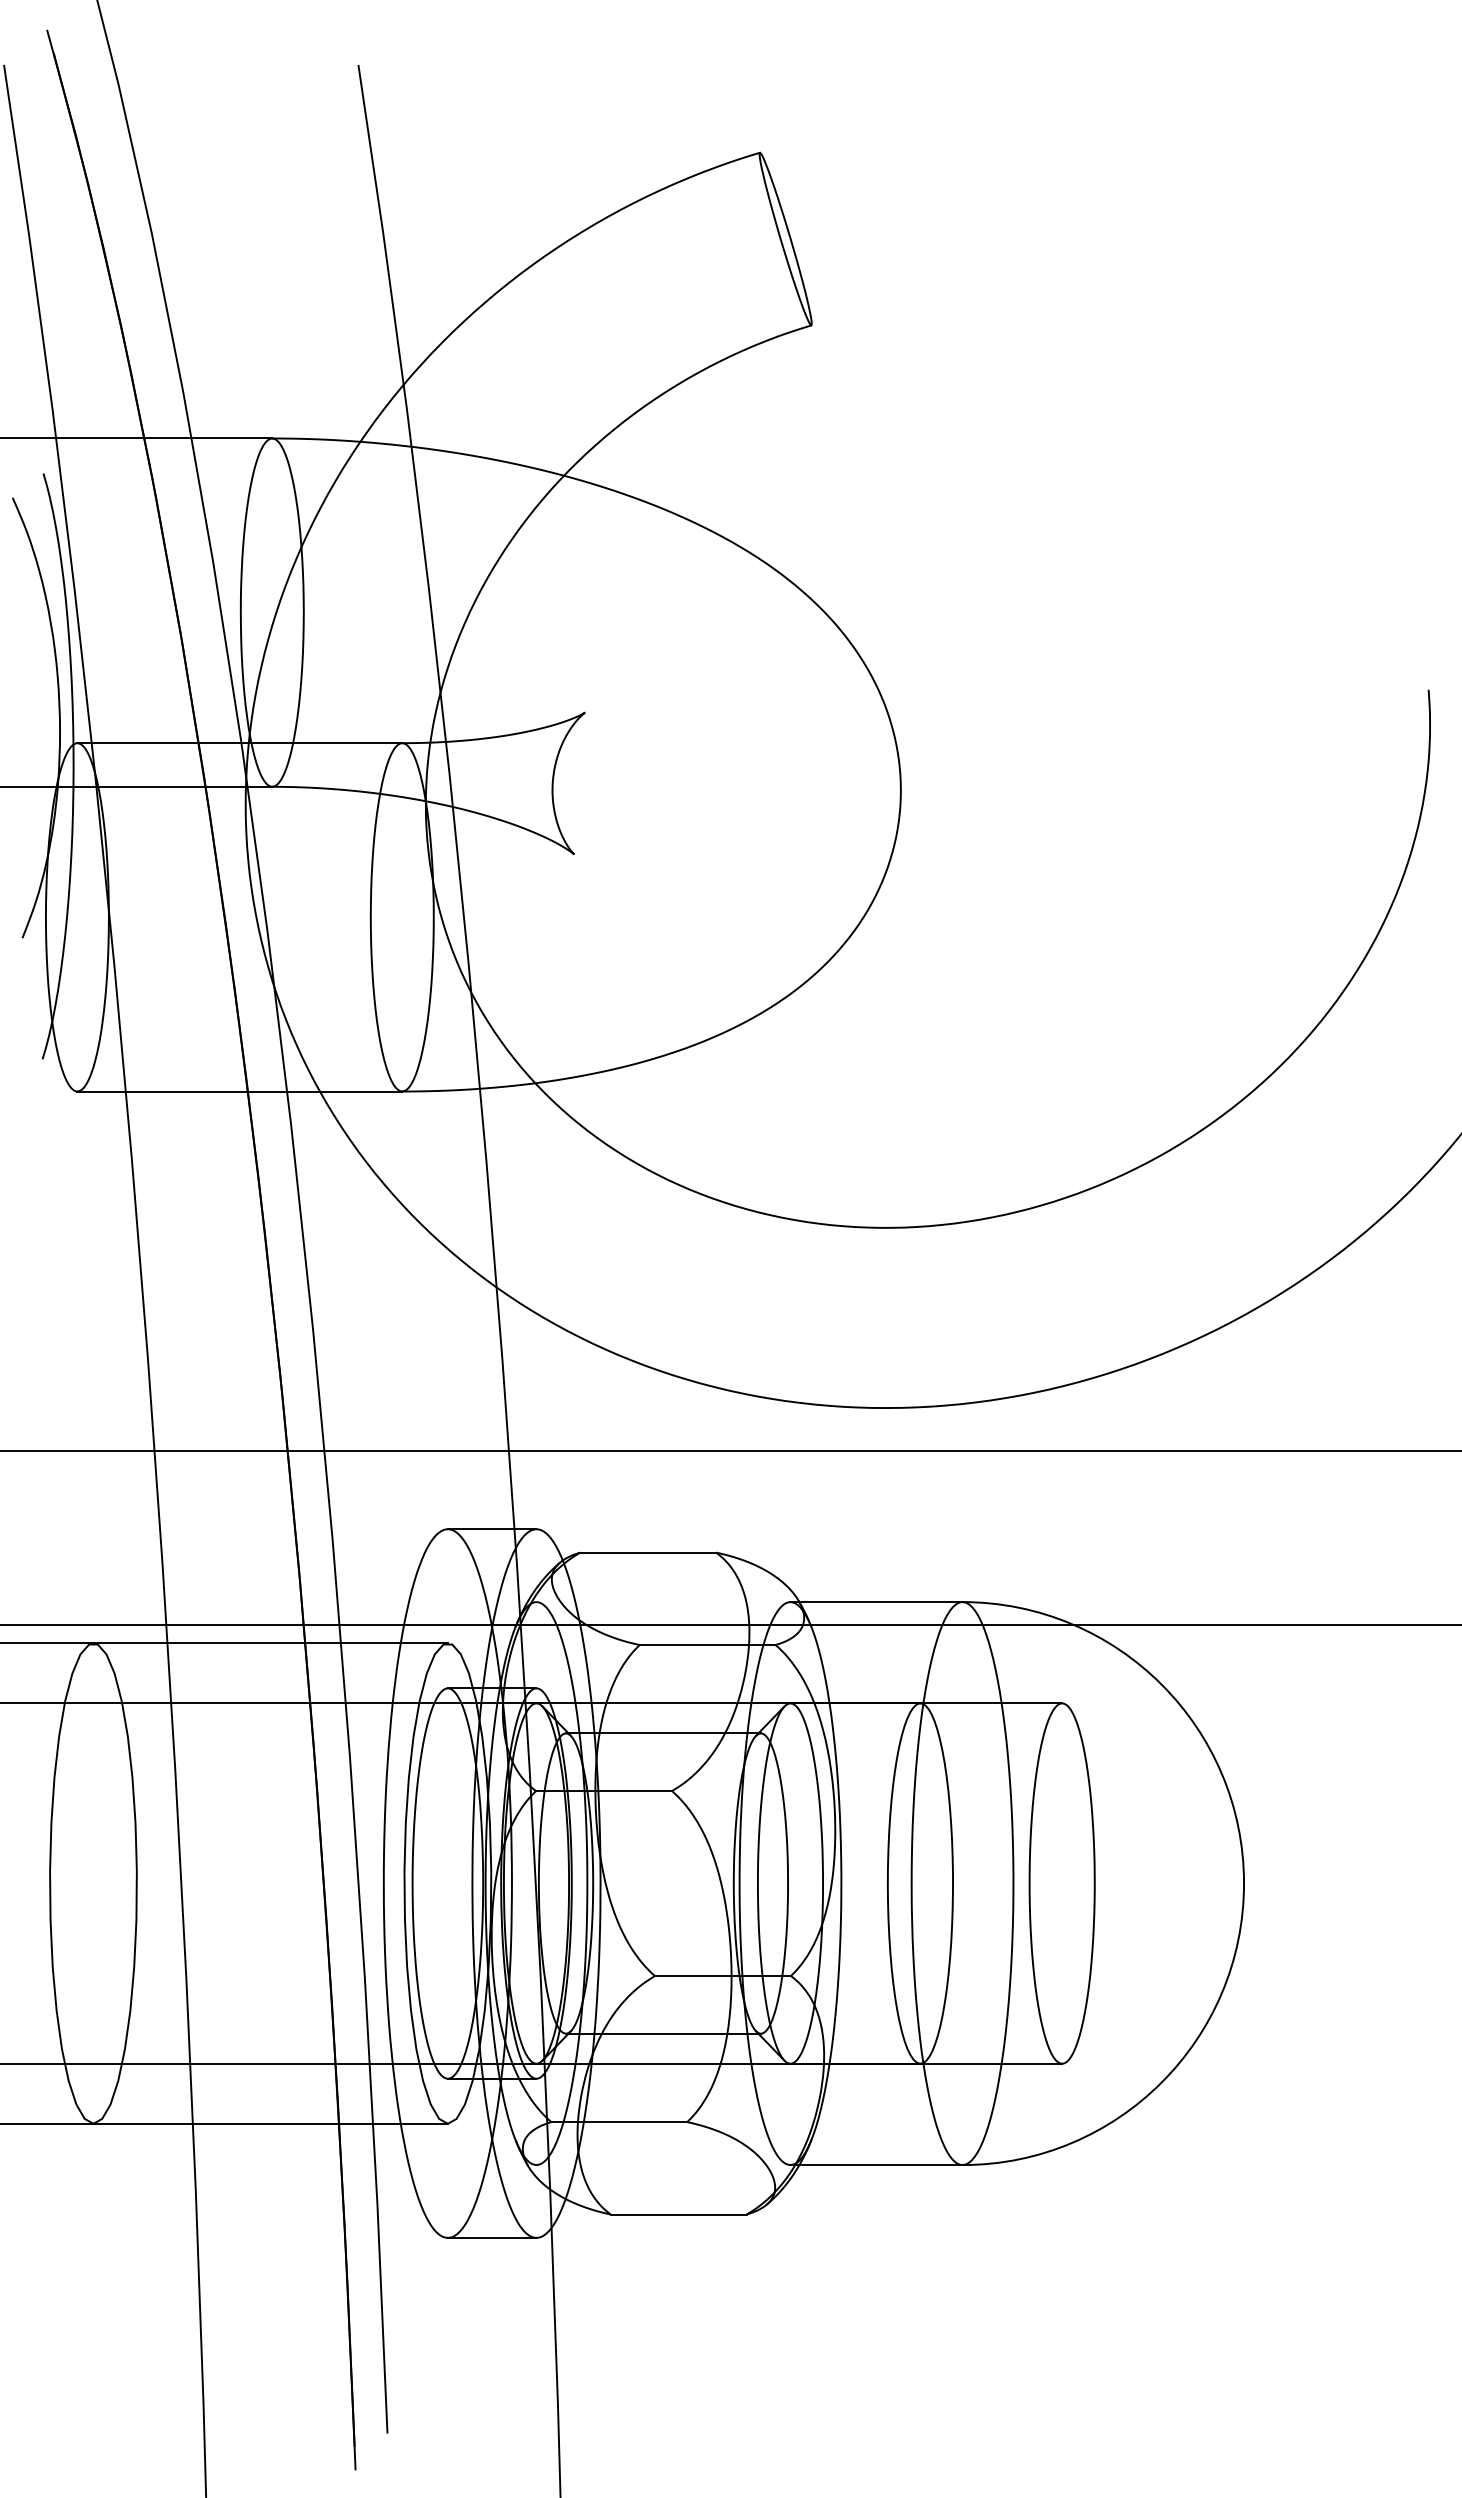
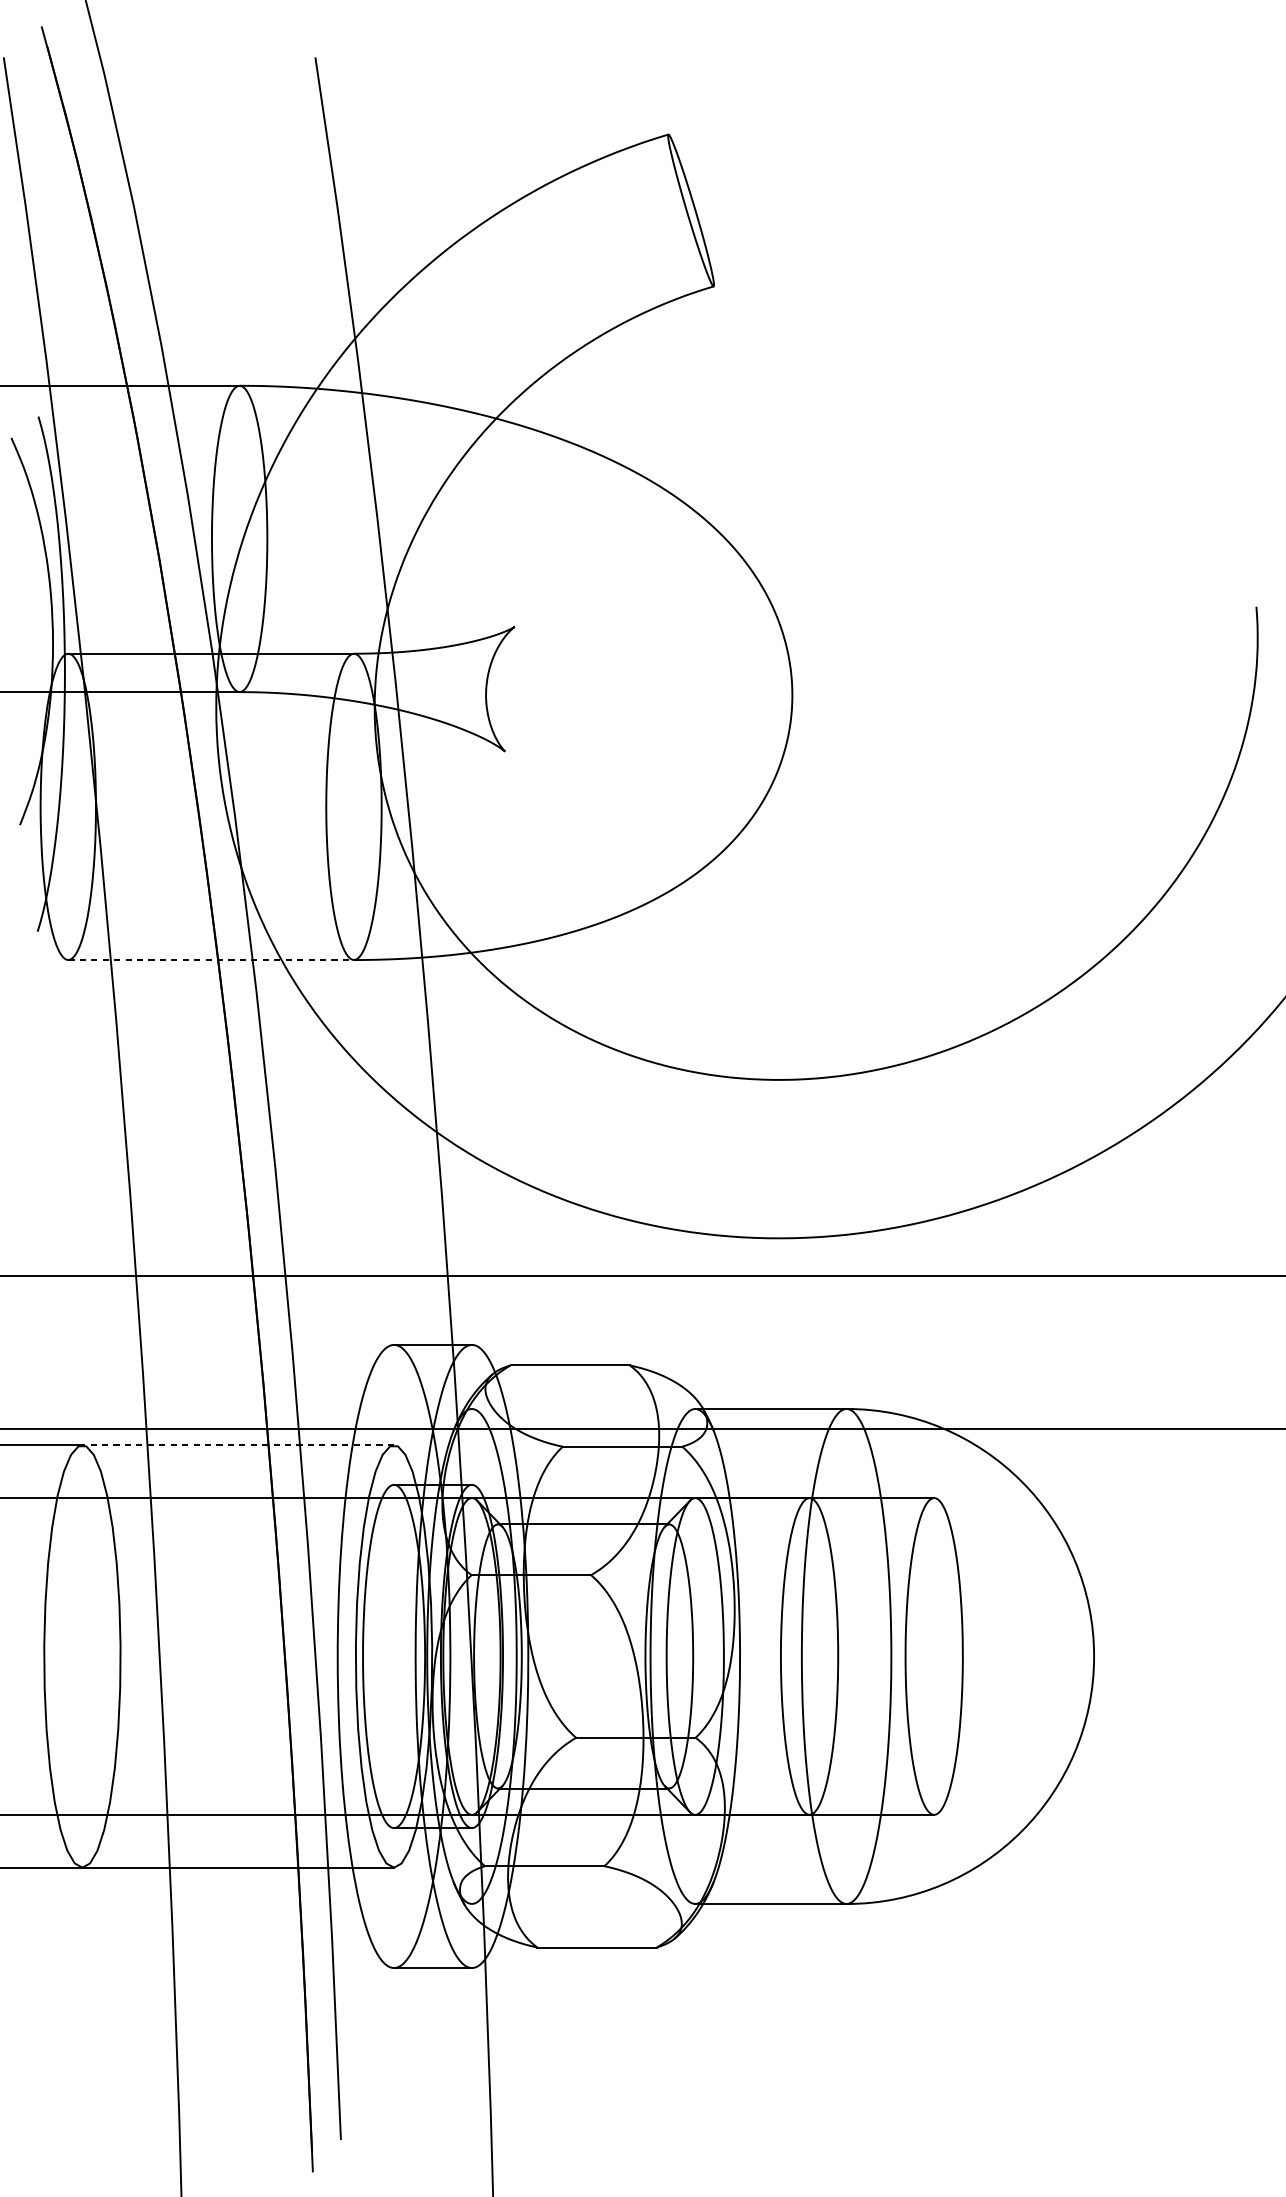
line: (240, 1091) -> (211, 960), solid -> dashed
line: (270, 1643) -> (238, 1445), solid -> dashed

